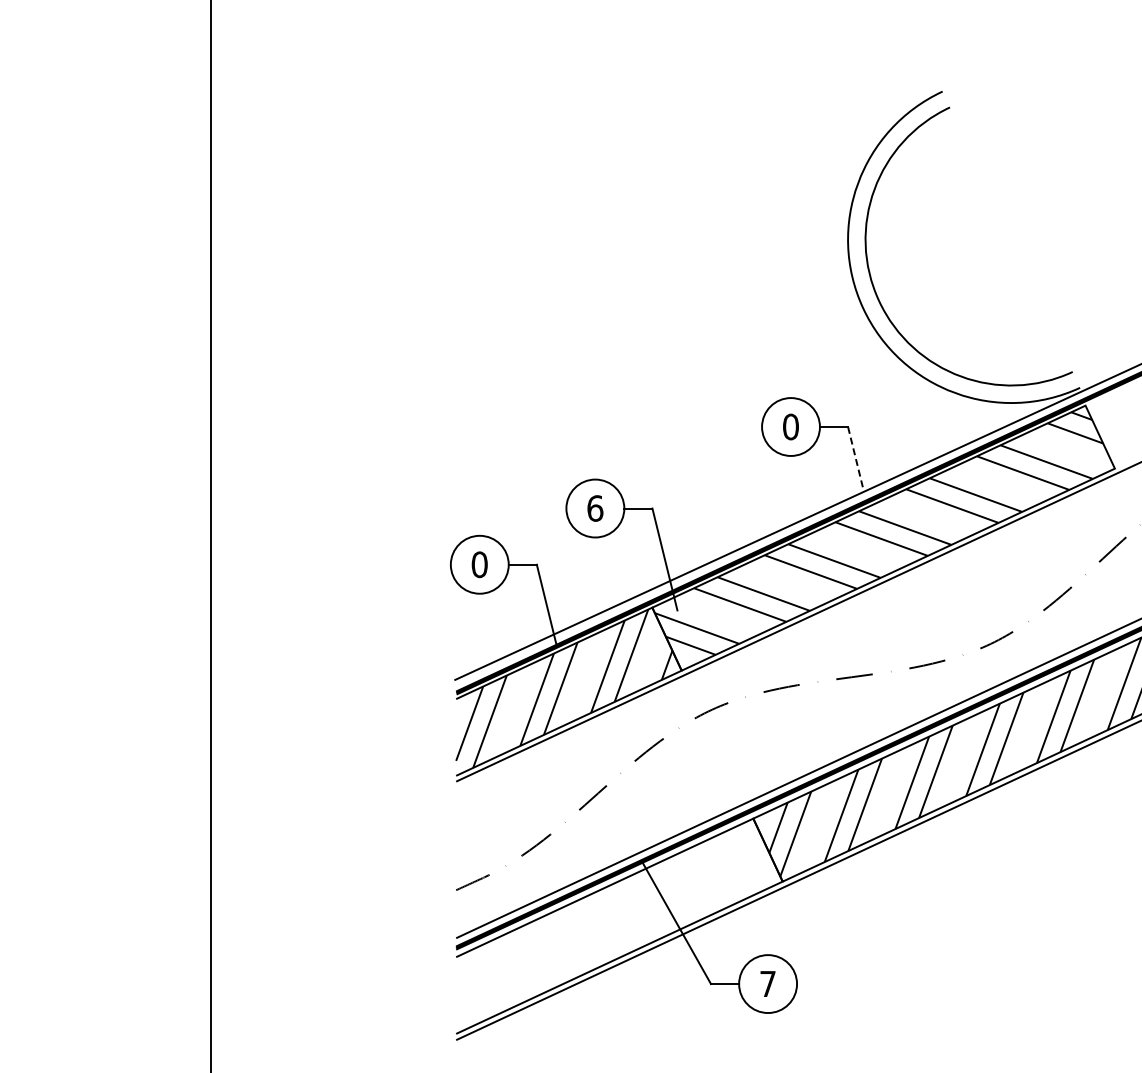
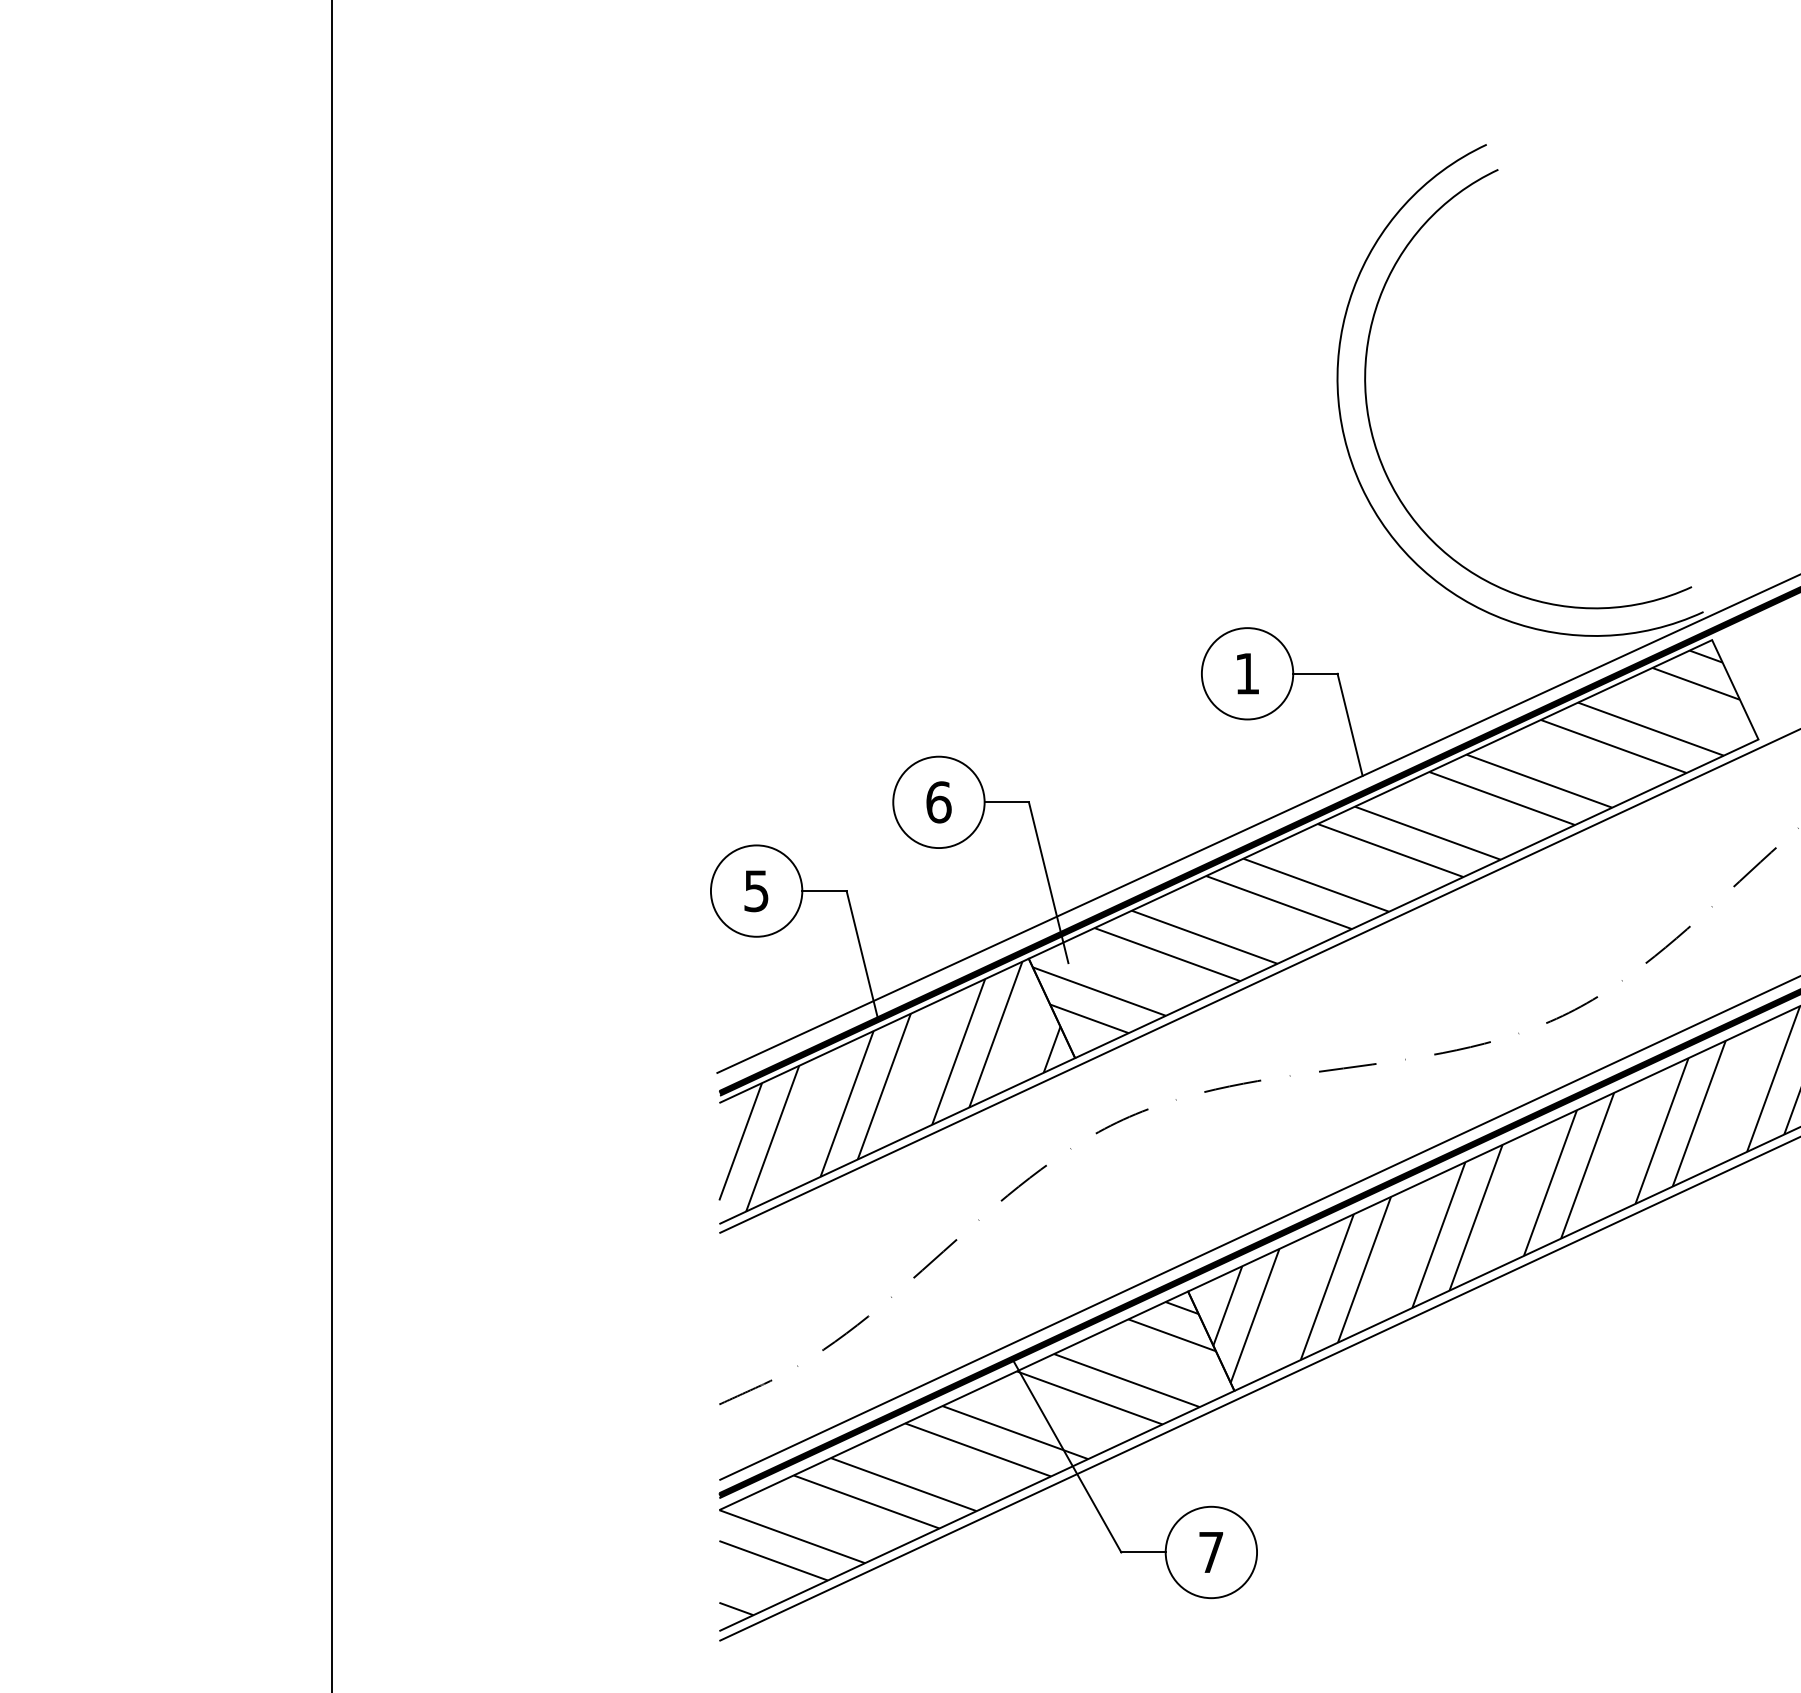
text: (790, 426) -> (1246, 672), 0 -> 1
line: (856, 459) -> (1350, 725), dashed -> solid
text: (479, 564) -> (756, 890), 0 -> 5
hatch: (613, 924) -> (967, 1458), added

